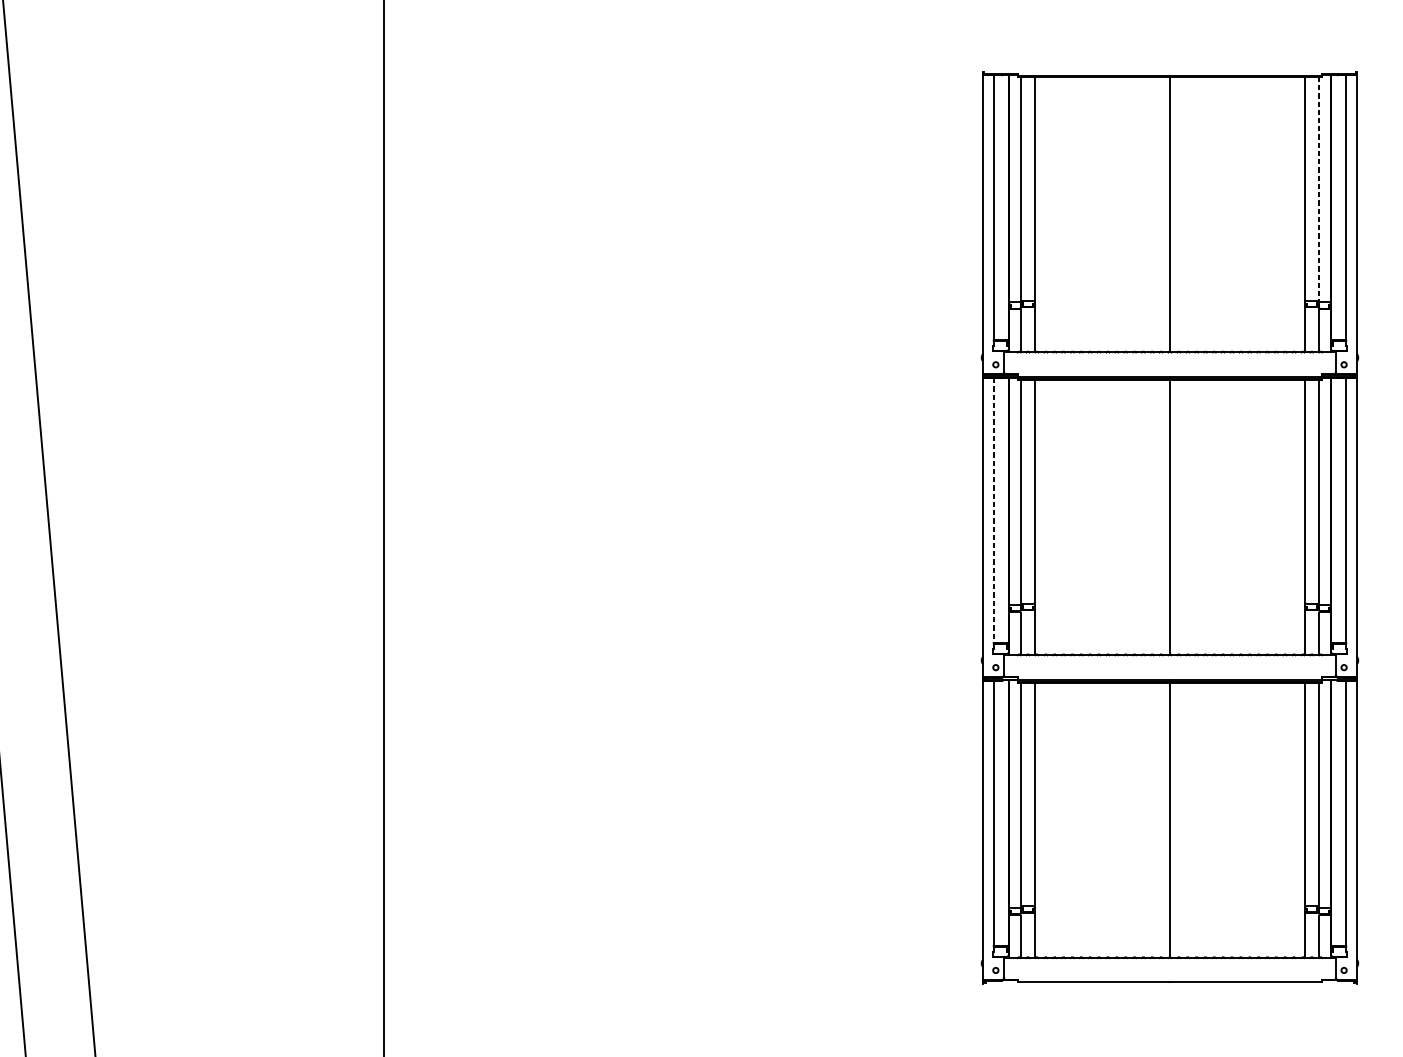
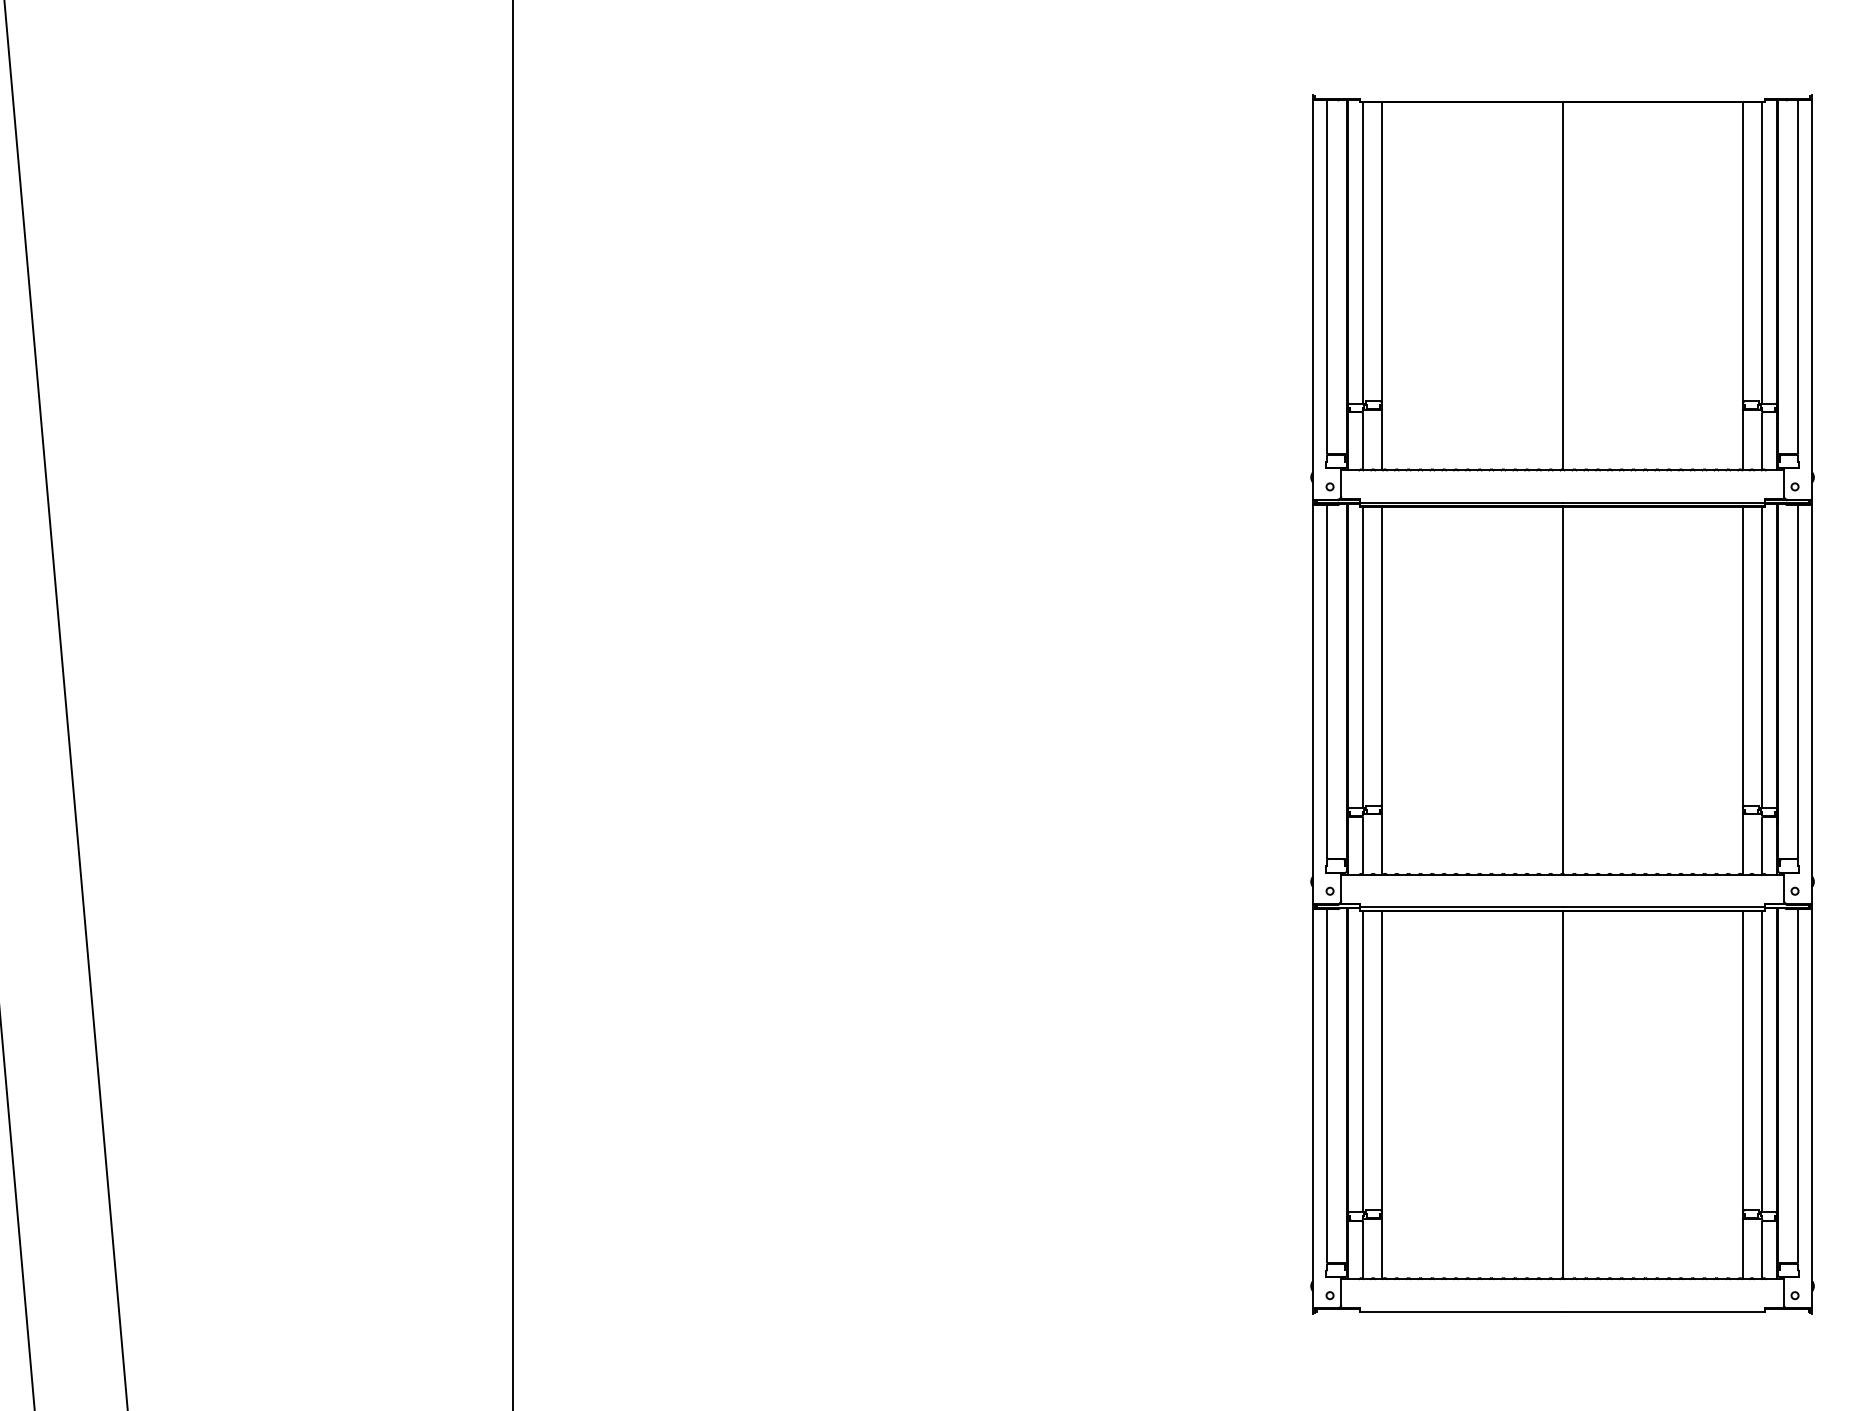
line: (1319, 189) -> (1762, 253), dashed -> solid
line: (993, 510) -> (1326, 681), dashed -> solid

